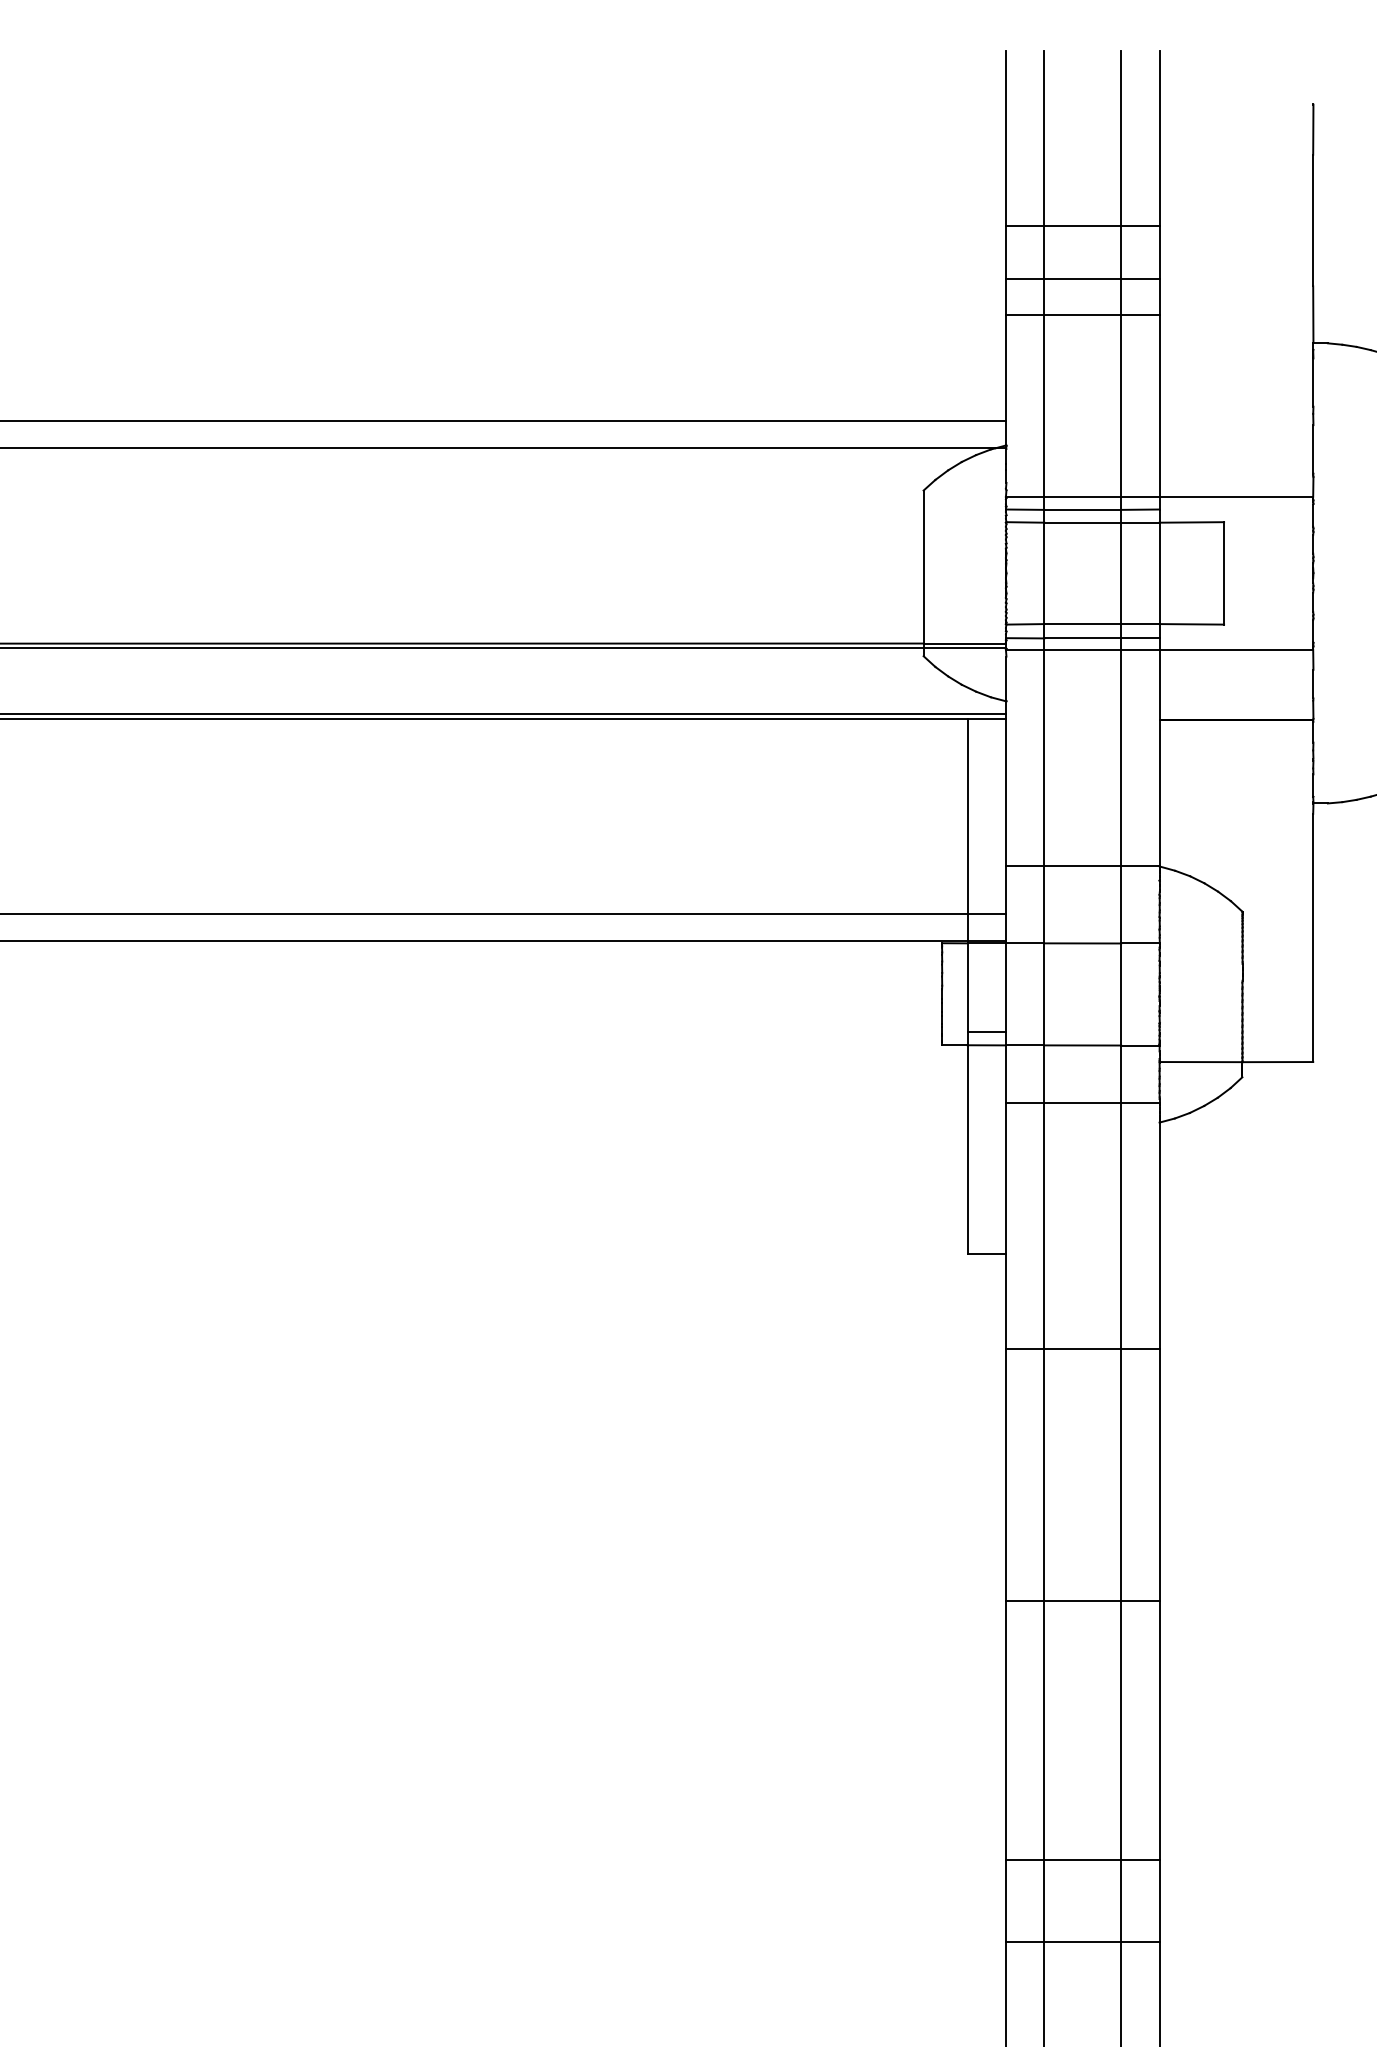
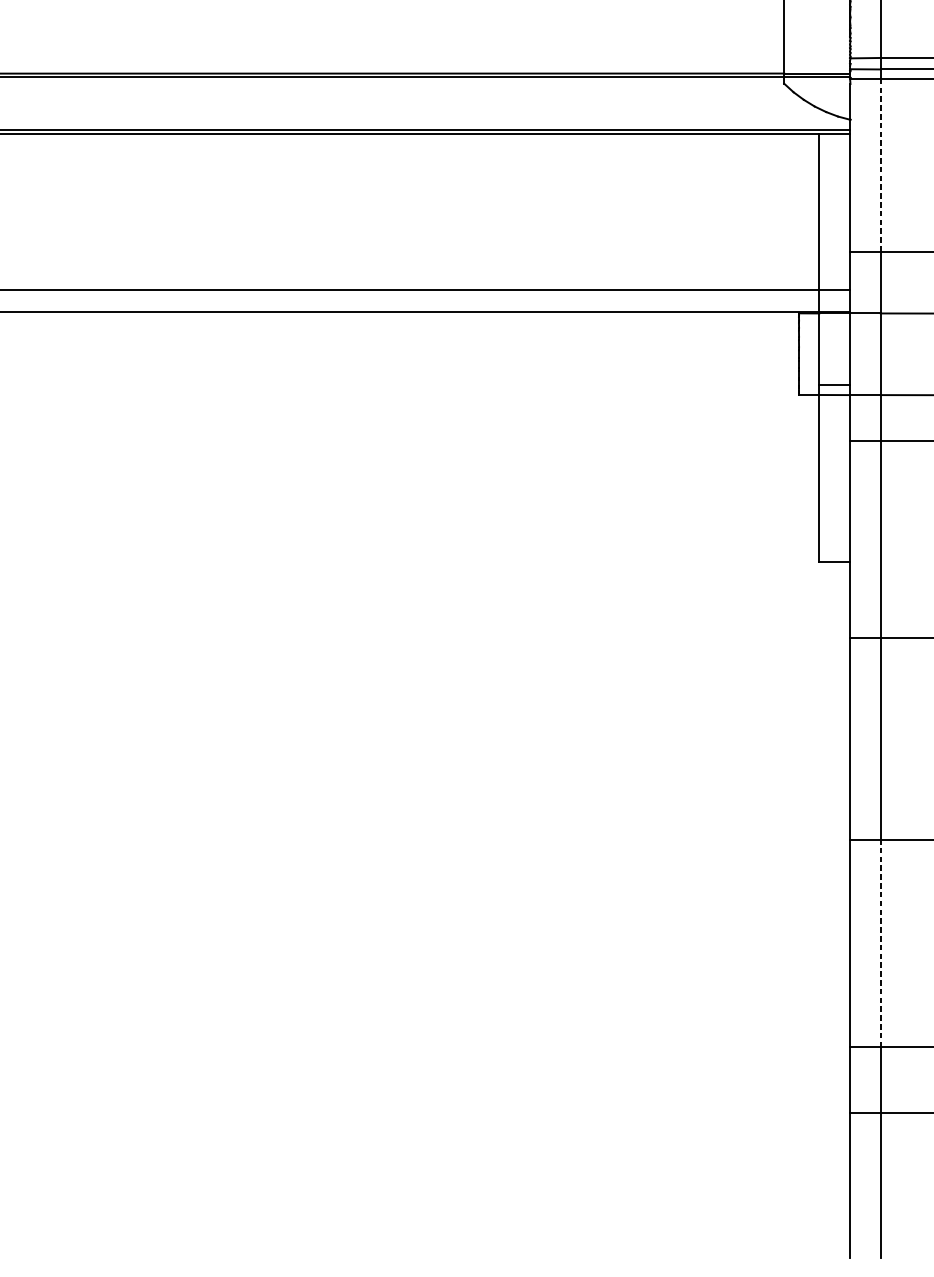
line: (1044, 758) -> (880, 165), solid -> dashed
line: (1044, 1730) -> (880, 943), solid -> dashed

